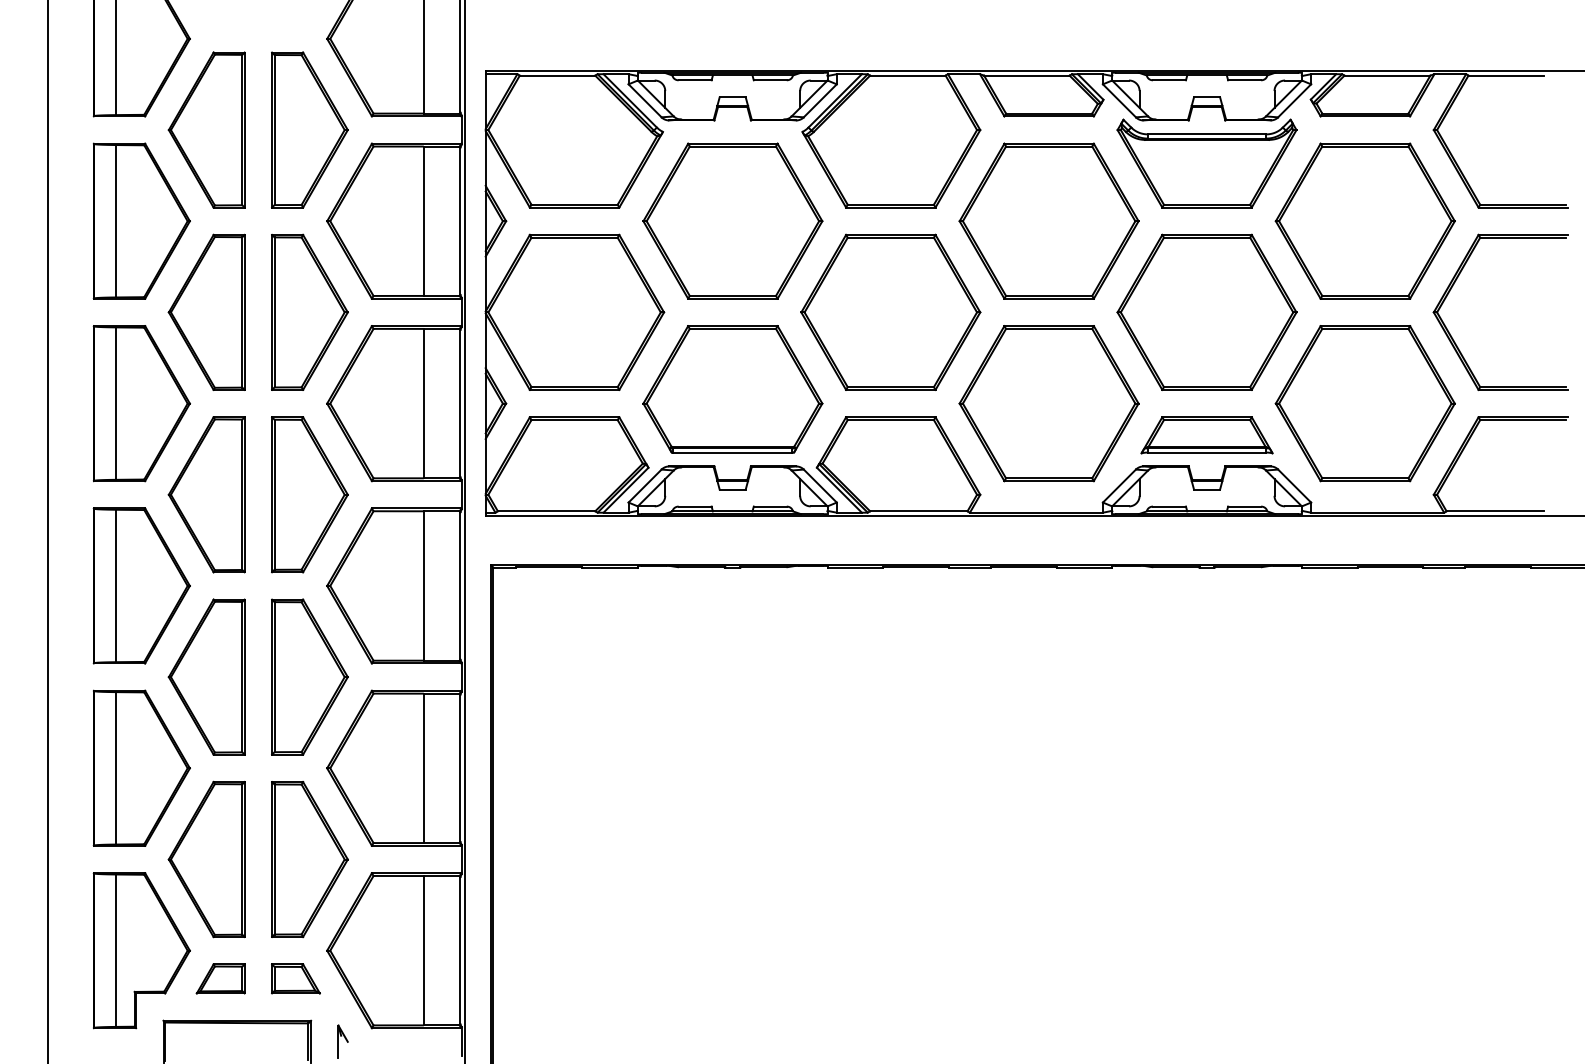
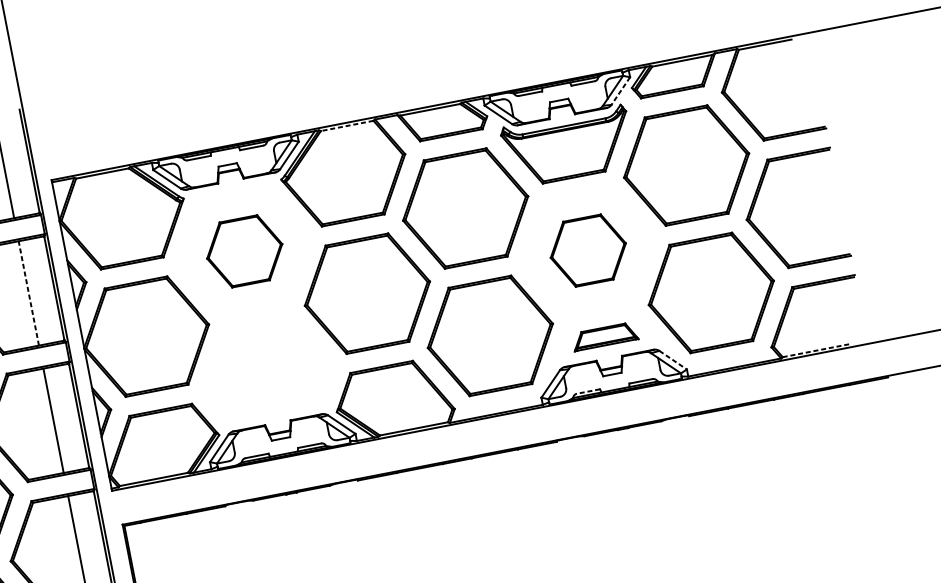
line: (907, 75) -> (346, 125), solid -> dashed
line: (1294, 101) -> (620, 91), solid -> dashed
part: (732, 220) -> (244, 251), size x0.6
line: (423, 221) -> (28, 293), solid -> dashed
part: (1206, 311) -> (587, 250), size x0.6
part: (732, 389) -> (267, 369), removed
part: (1206, 435) -> (604, 336), size x0.7
line: (1295, 486) -> (673, 360), solid -> dashed
line: (1168, 506) -> (587, 391), solid -> dashed
line: (1495, 511) -> (816, 350), solid -> dashed

